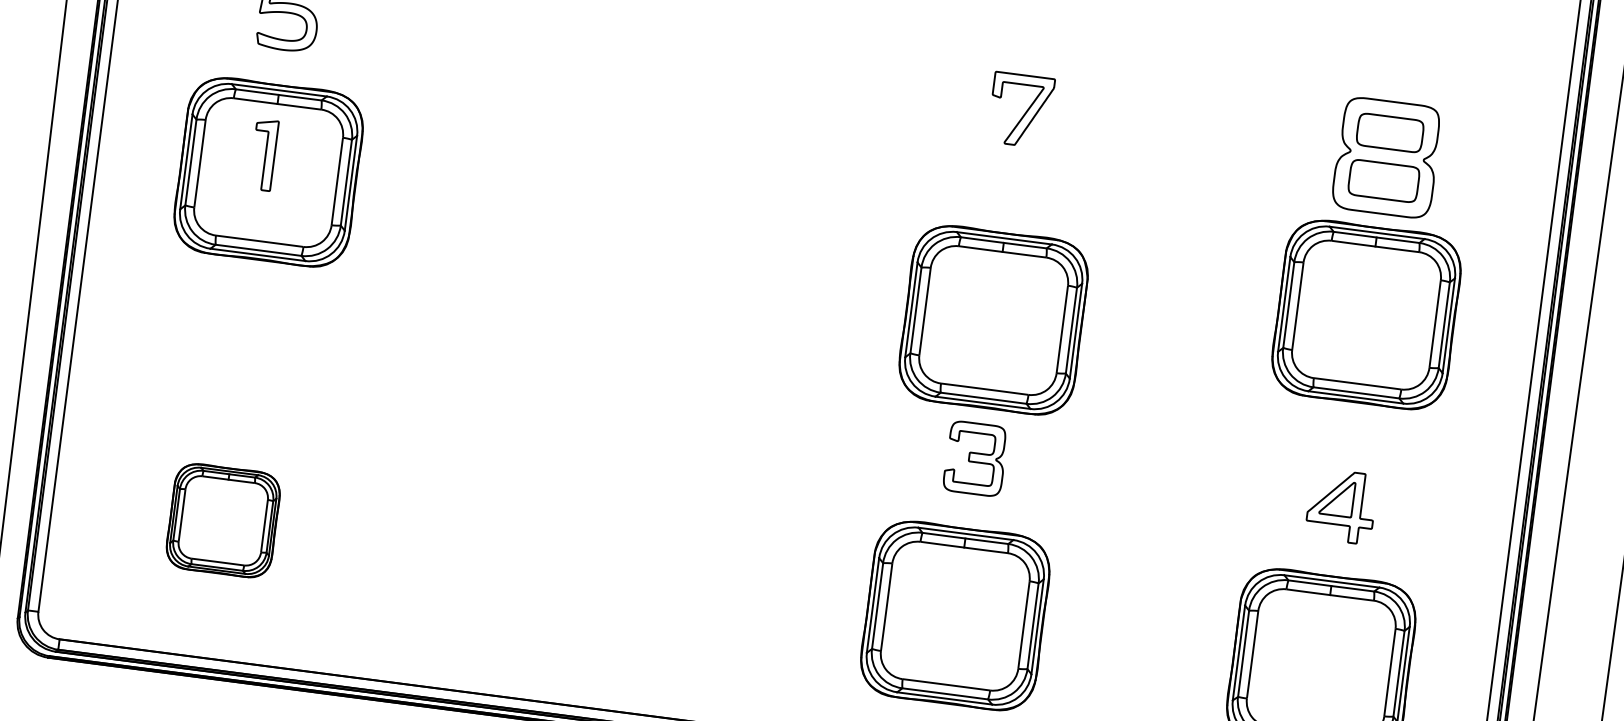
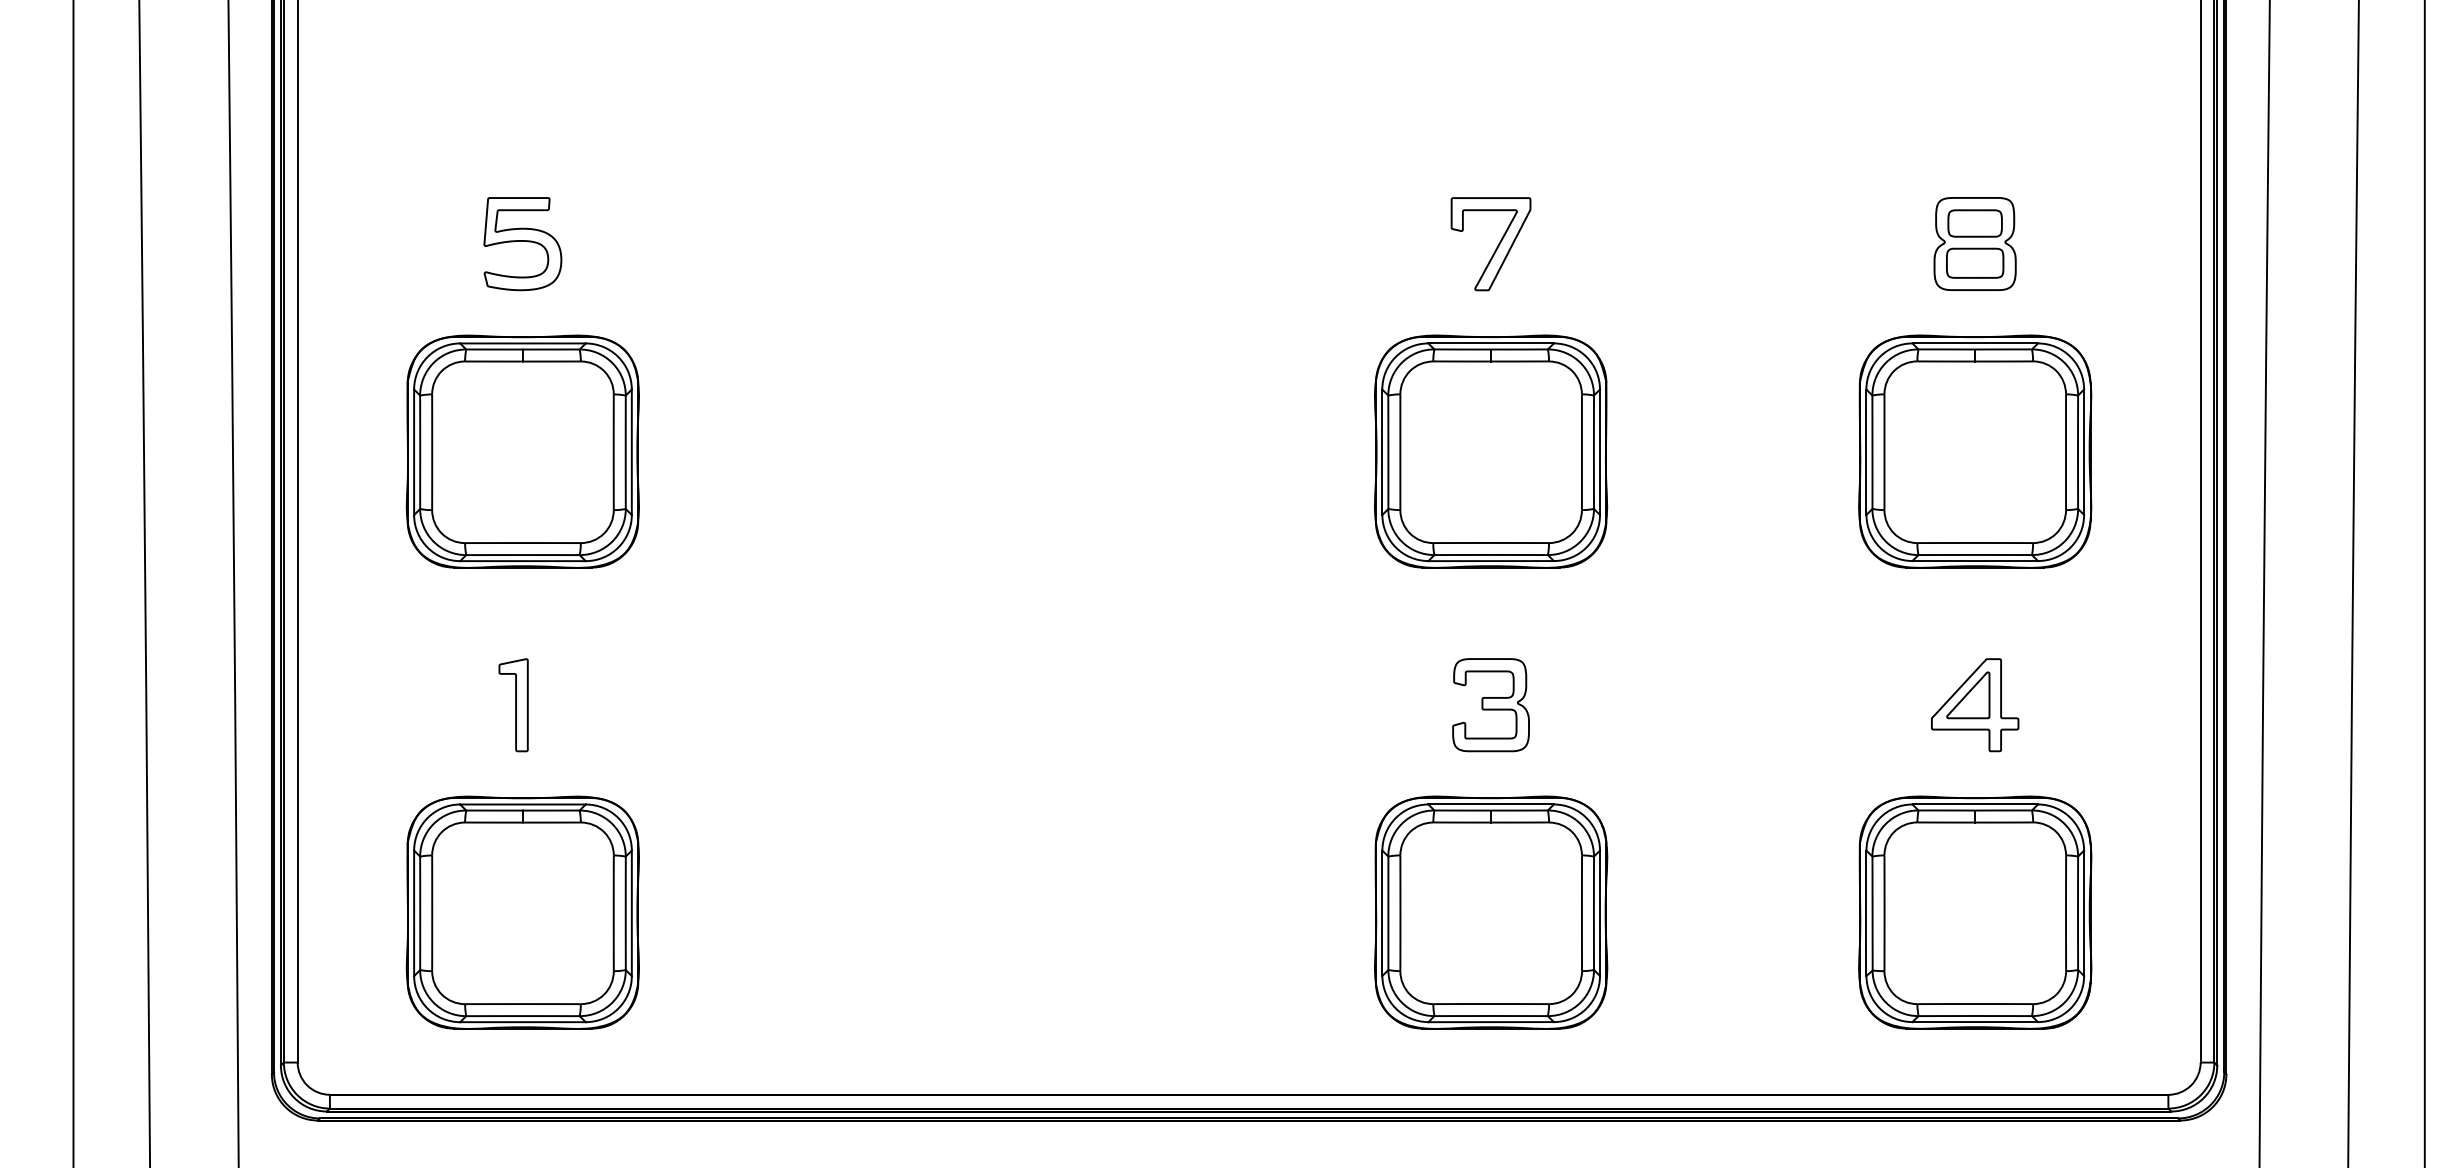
part: (263, 155) -> (513, 705), moved
part: (1386, 157) -> (1974, 243), size x0.62
part: (994, 320) -> (1491, 451), moved
part: (223, 520) -> (522, 912), size x1.67

